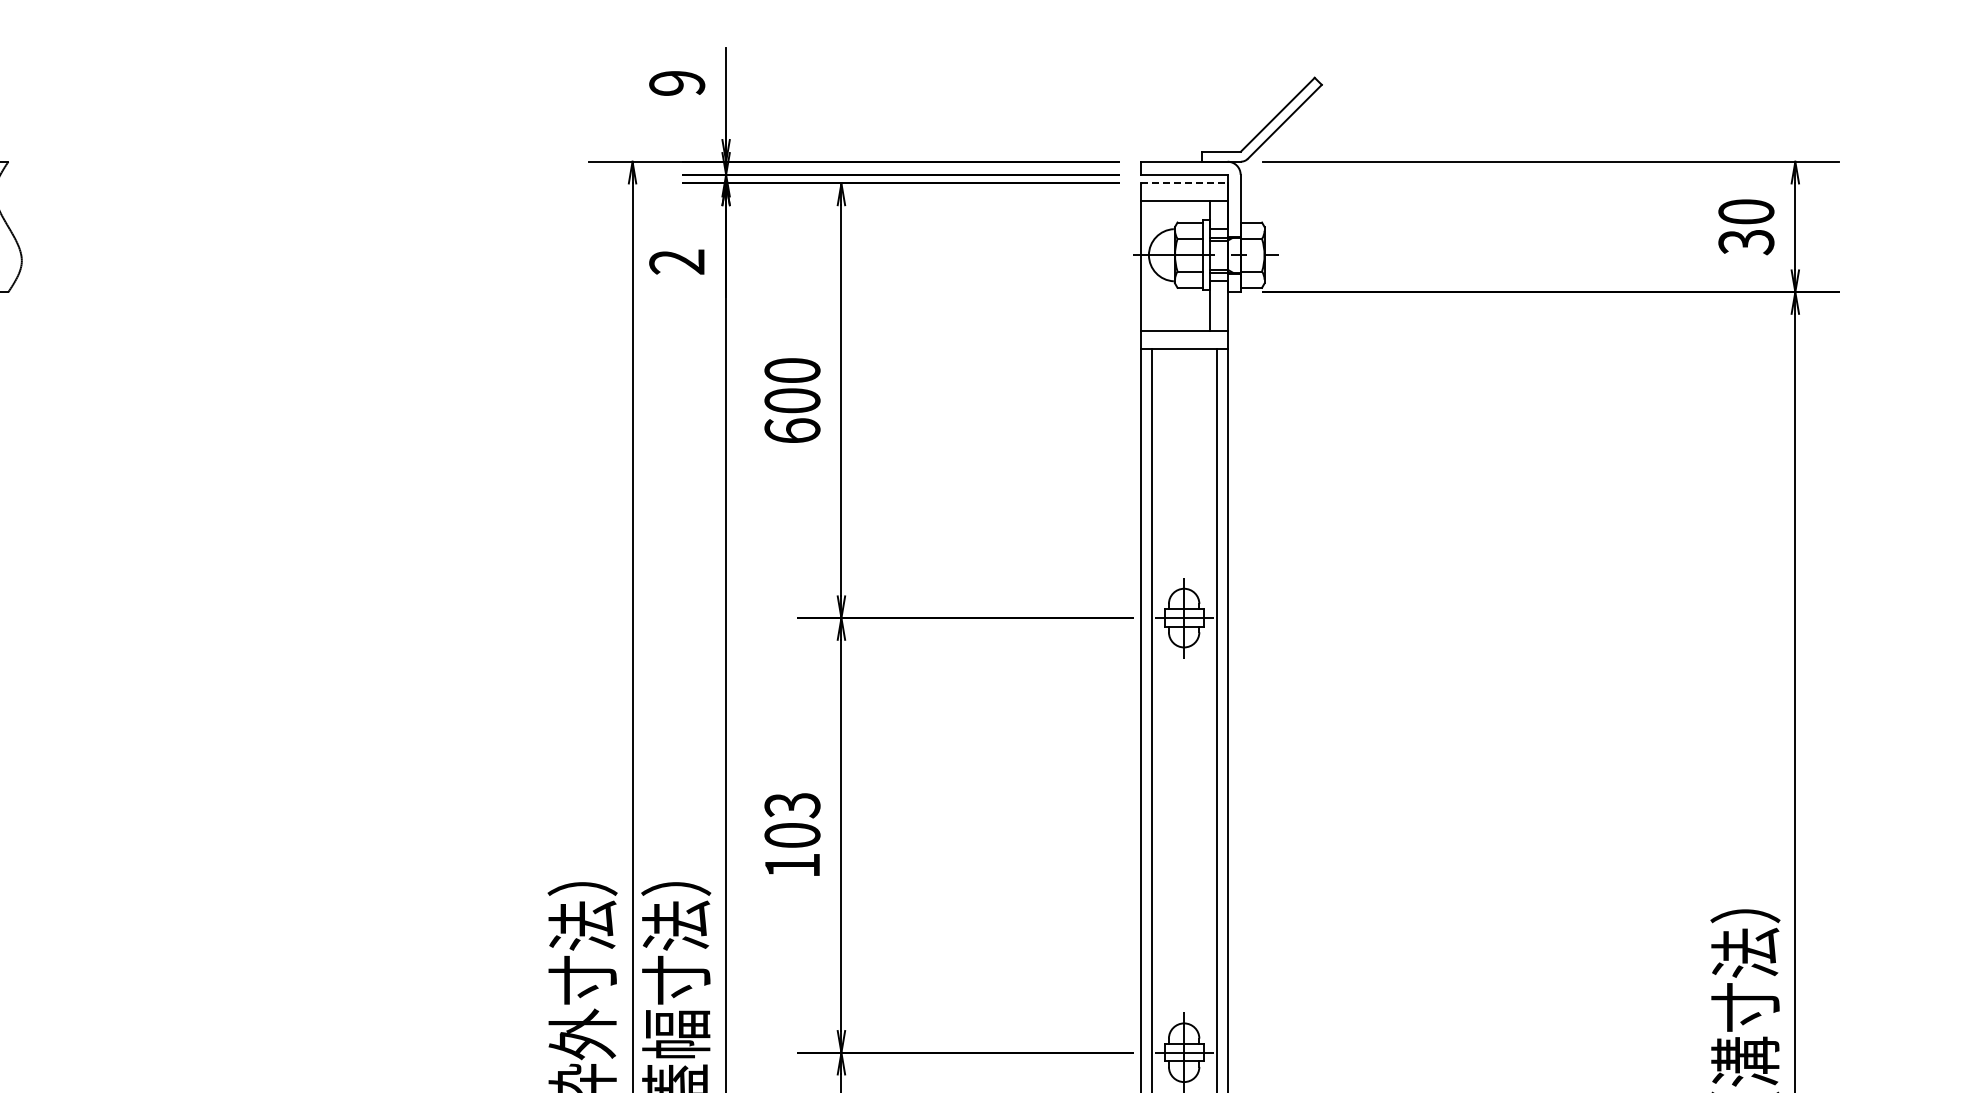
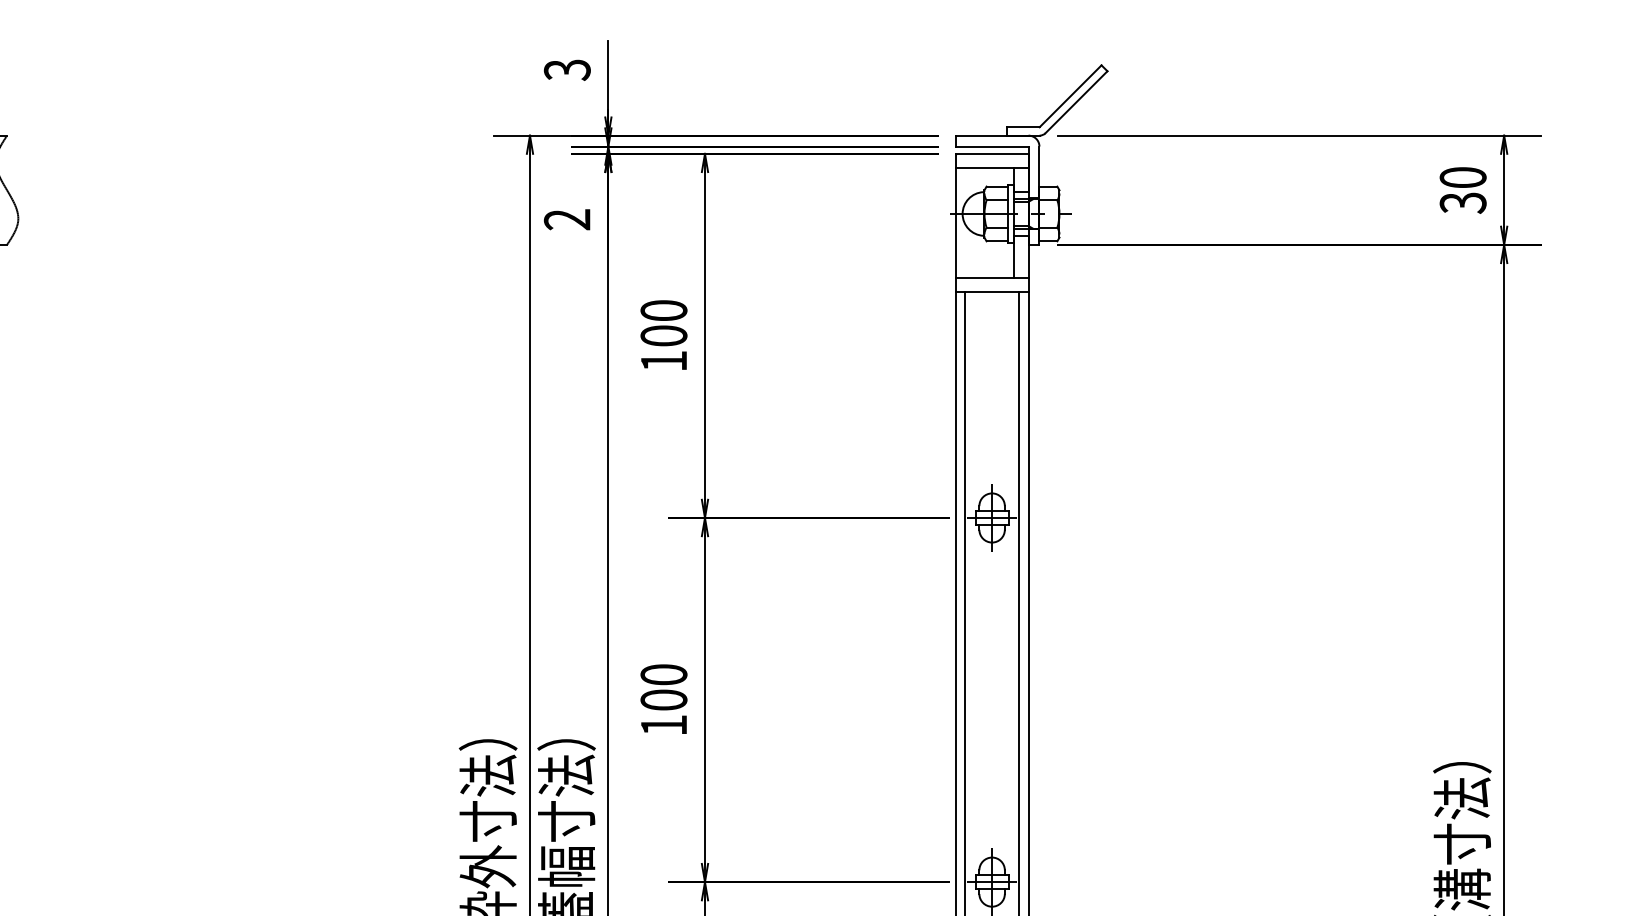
text: (677, 83) -> (567, 70), 9 -> 3
line: (1184, 183) -> (992, 153), dashed -> solid
text: (792, 430) -> (663, 360), 600 -> 100
text: (792, 805) -> (663, 674), 103 -> 100

